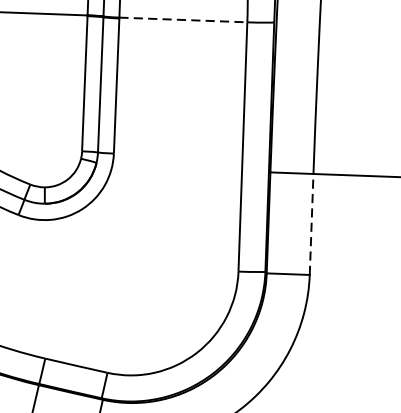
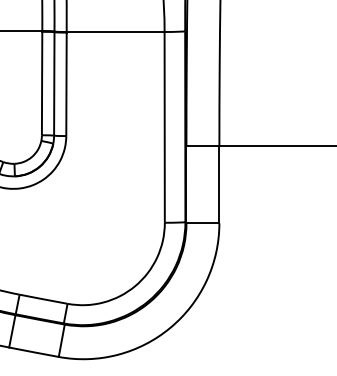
line: (183, 20) -> (115, 32), dashed -> solid
line: (311, 224) -> (219, 184), dashed -> solid

